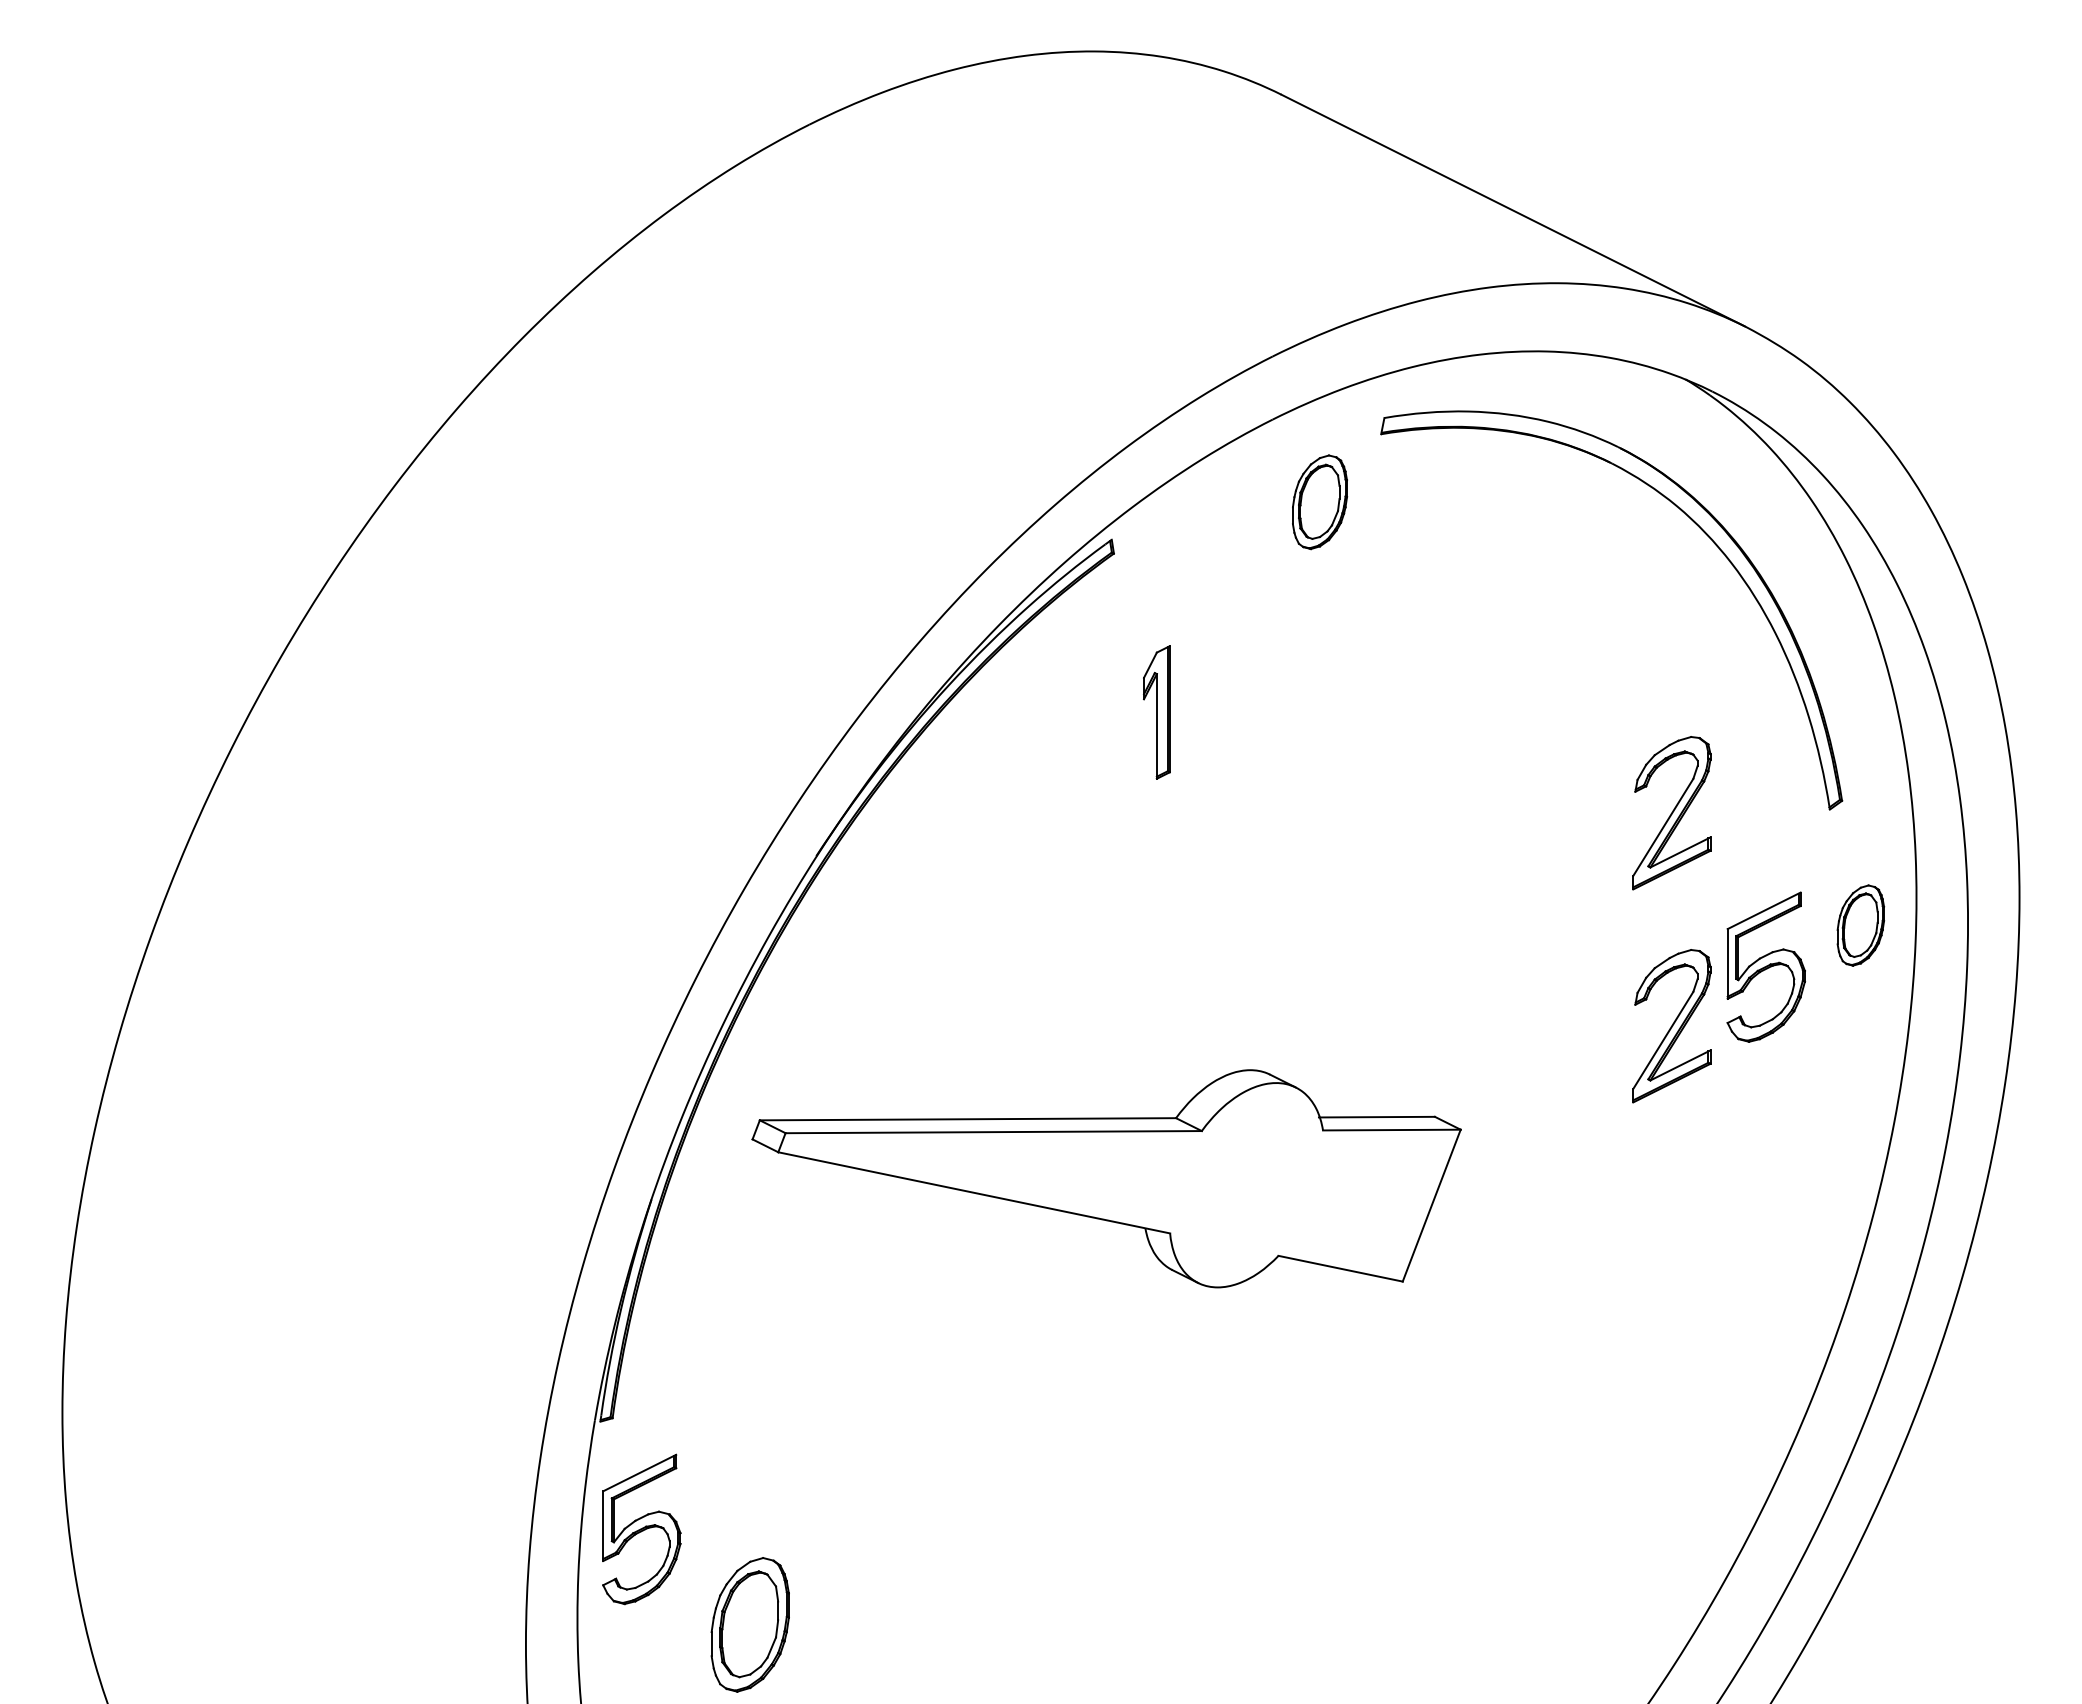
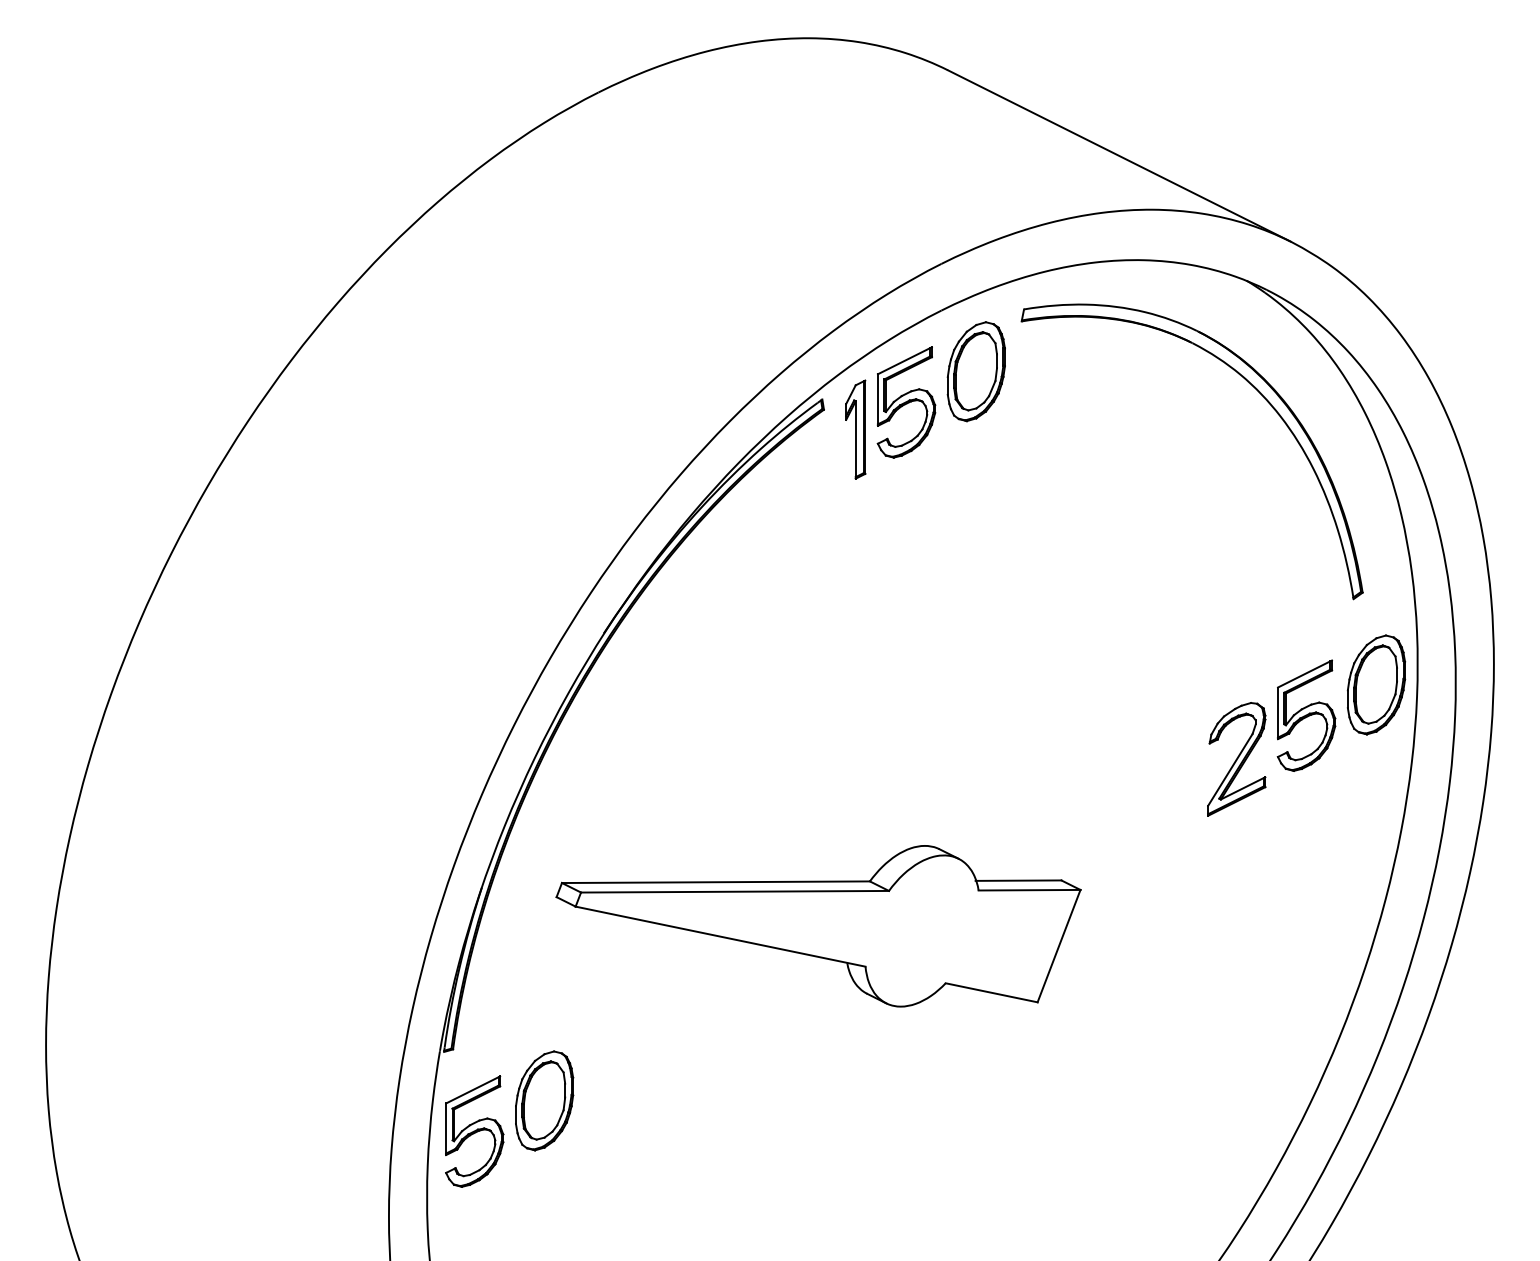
part: (1319, 502) -> (976, 371), size x1.43
part: (1225, 543) -> (906, 402), added
part: (1156, 712) -> (855, 429), moved
part: (1671, 813) -> (1236, 602), removed
part: (1860, 925) -> (1376, 684), size x1.67
part: (1106, 1178) -> (818, 926), moved
part: (749, 1624) -> (543, 1100), moved

